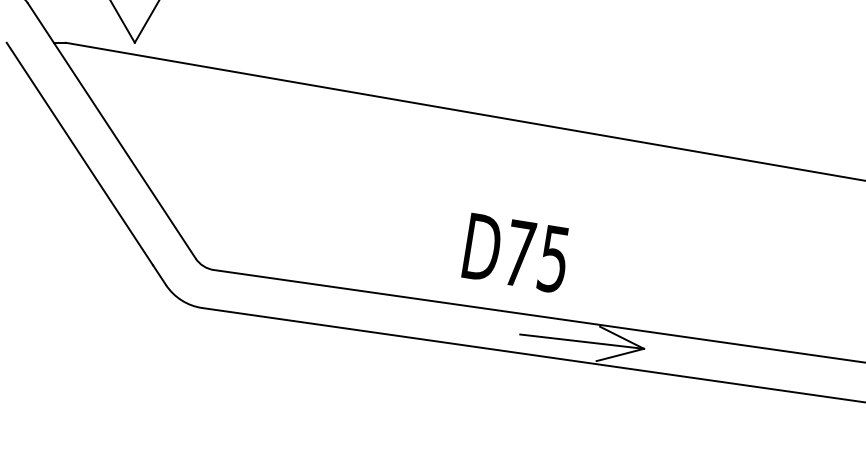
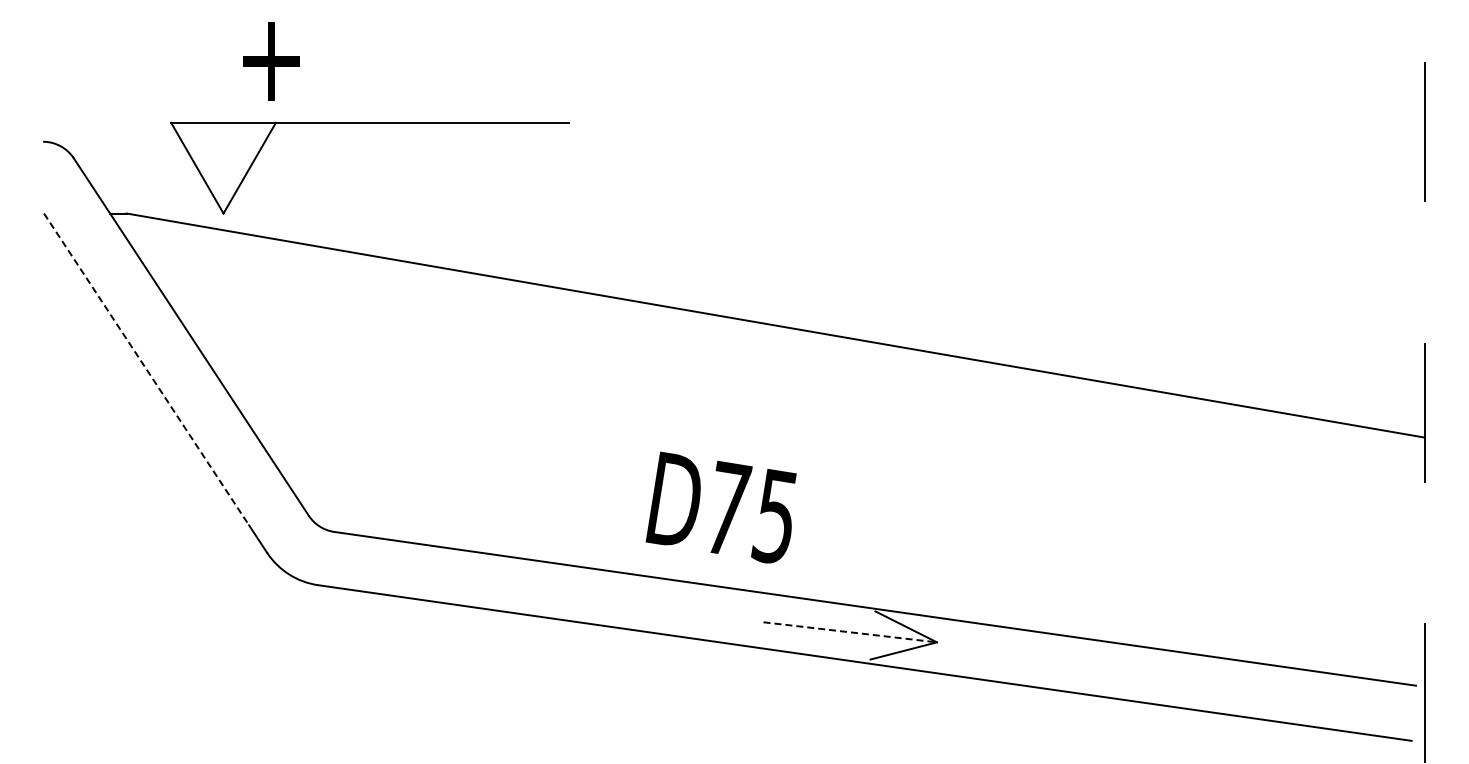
line: (79, 154) -> (146, 369), solid -> dashed
text: (514, 252) -> (720, 507), moved
line: (582, 341) -> (850, 632), solid -> dashed

